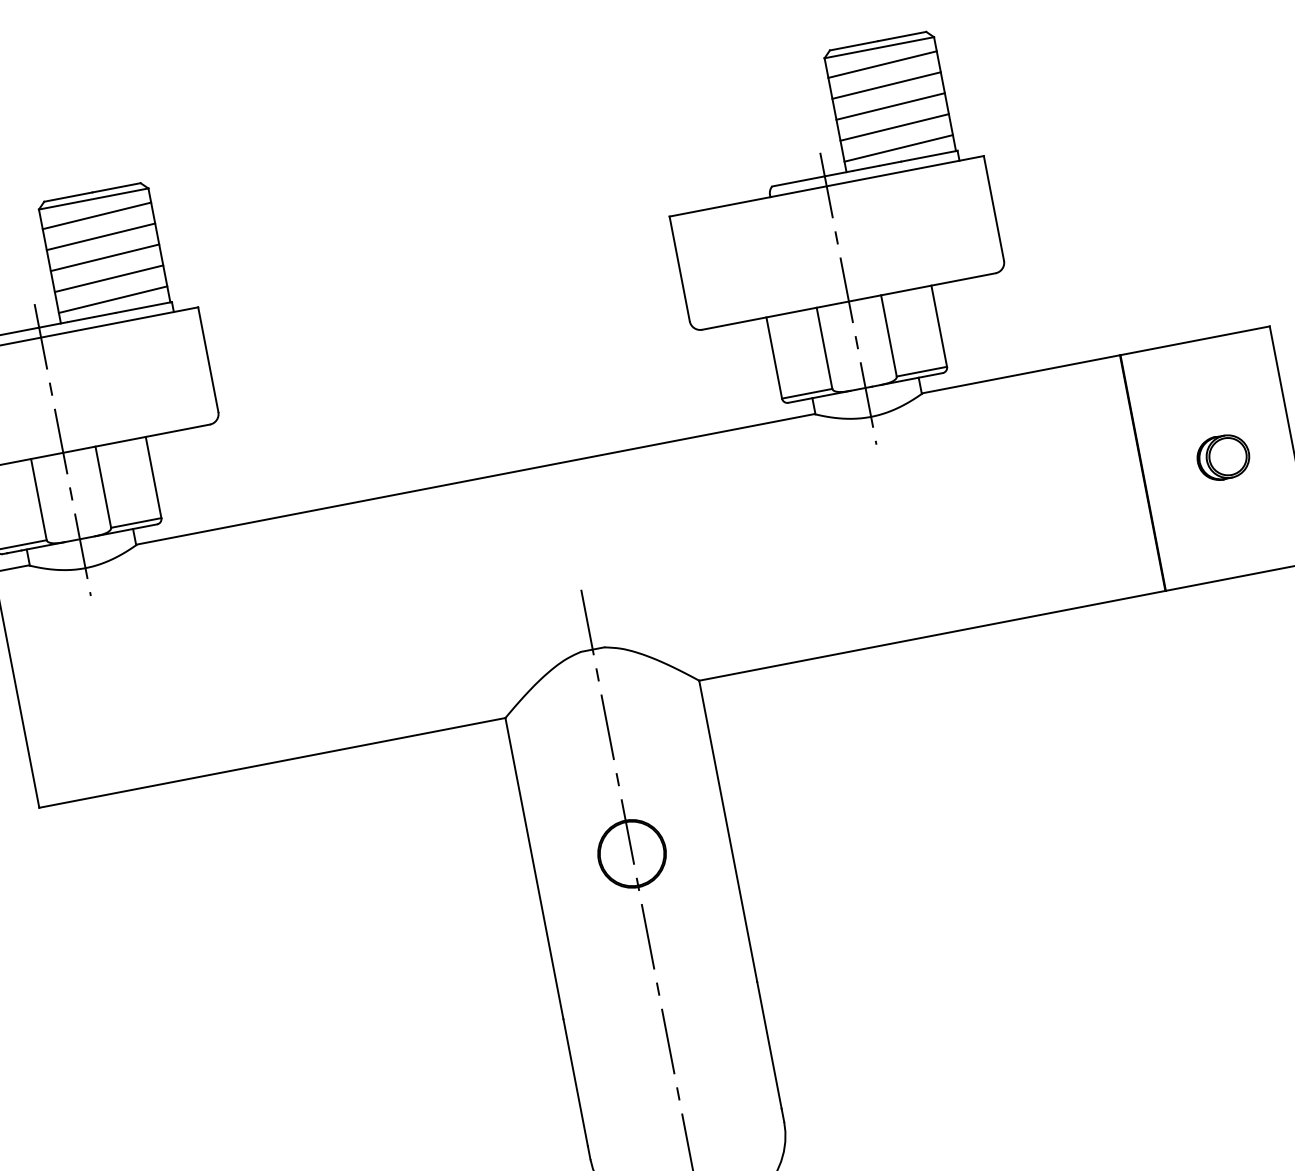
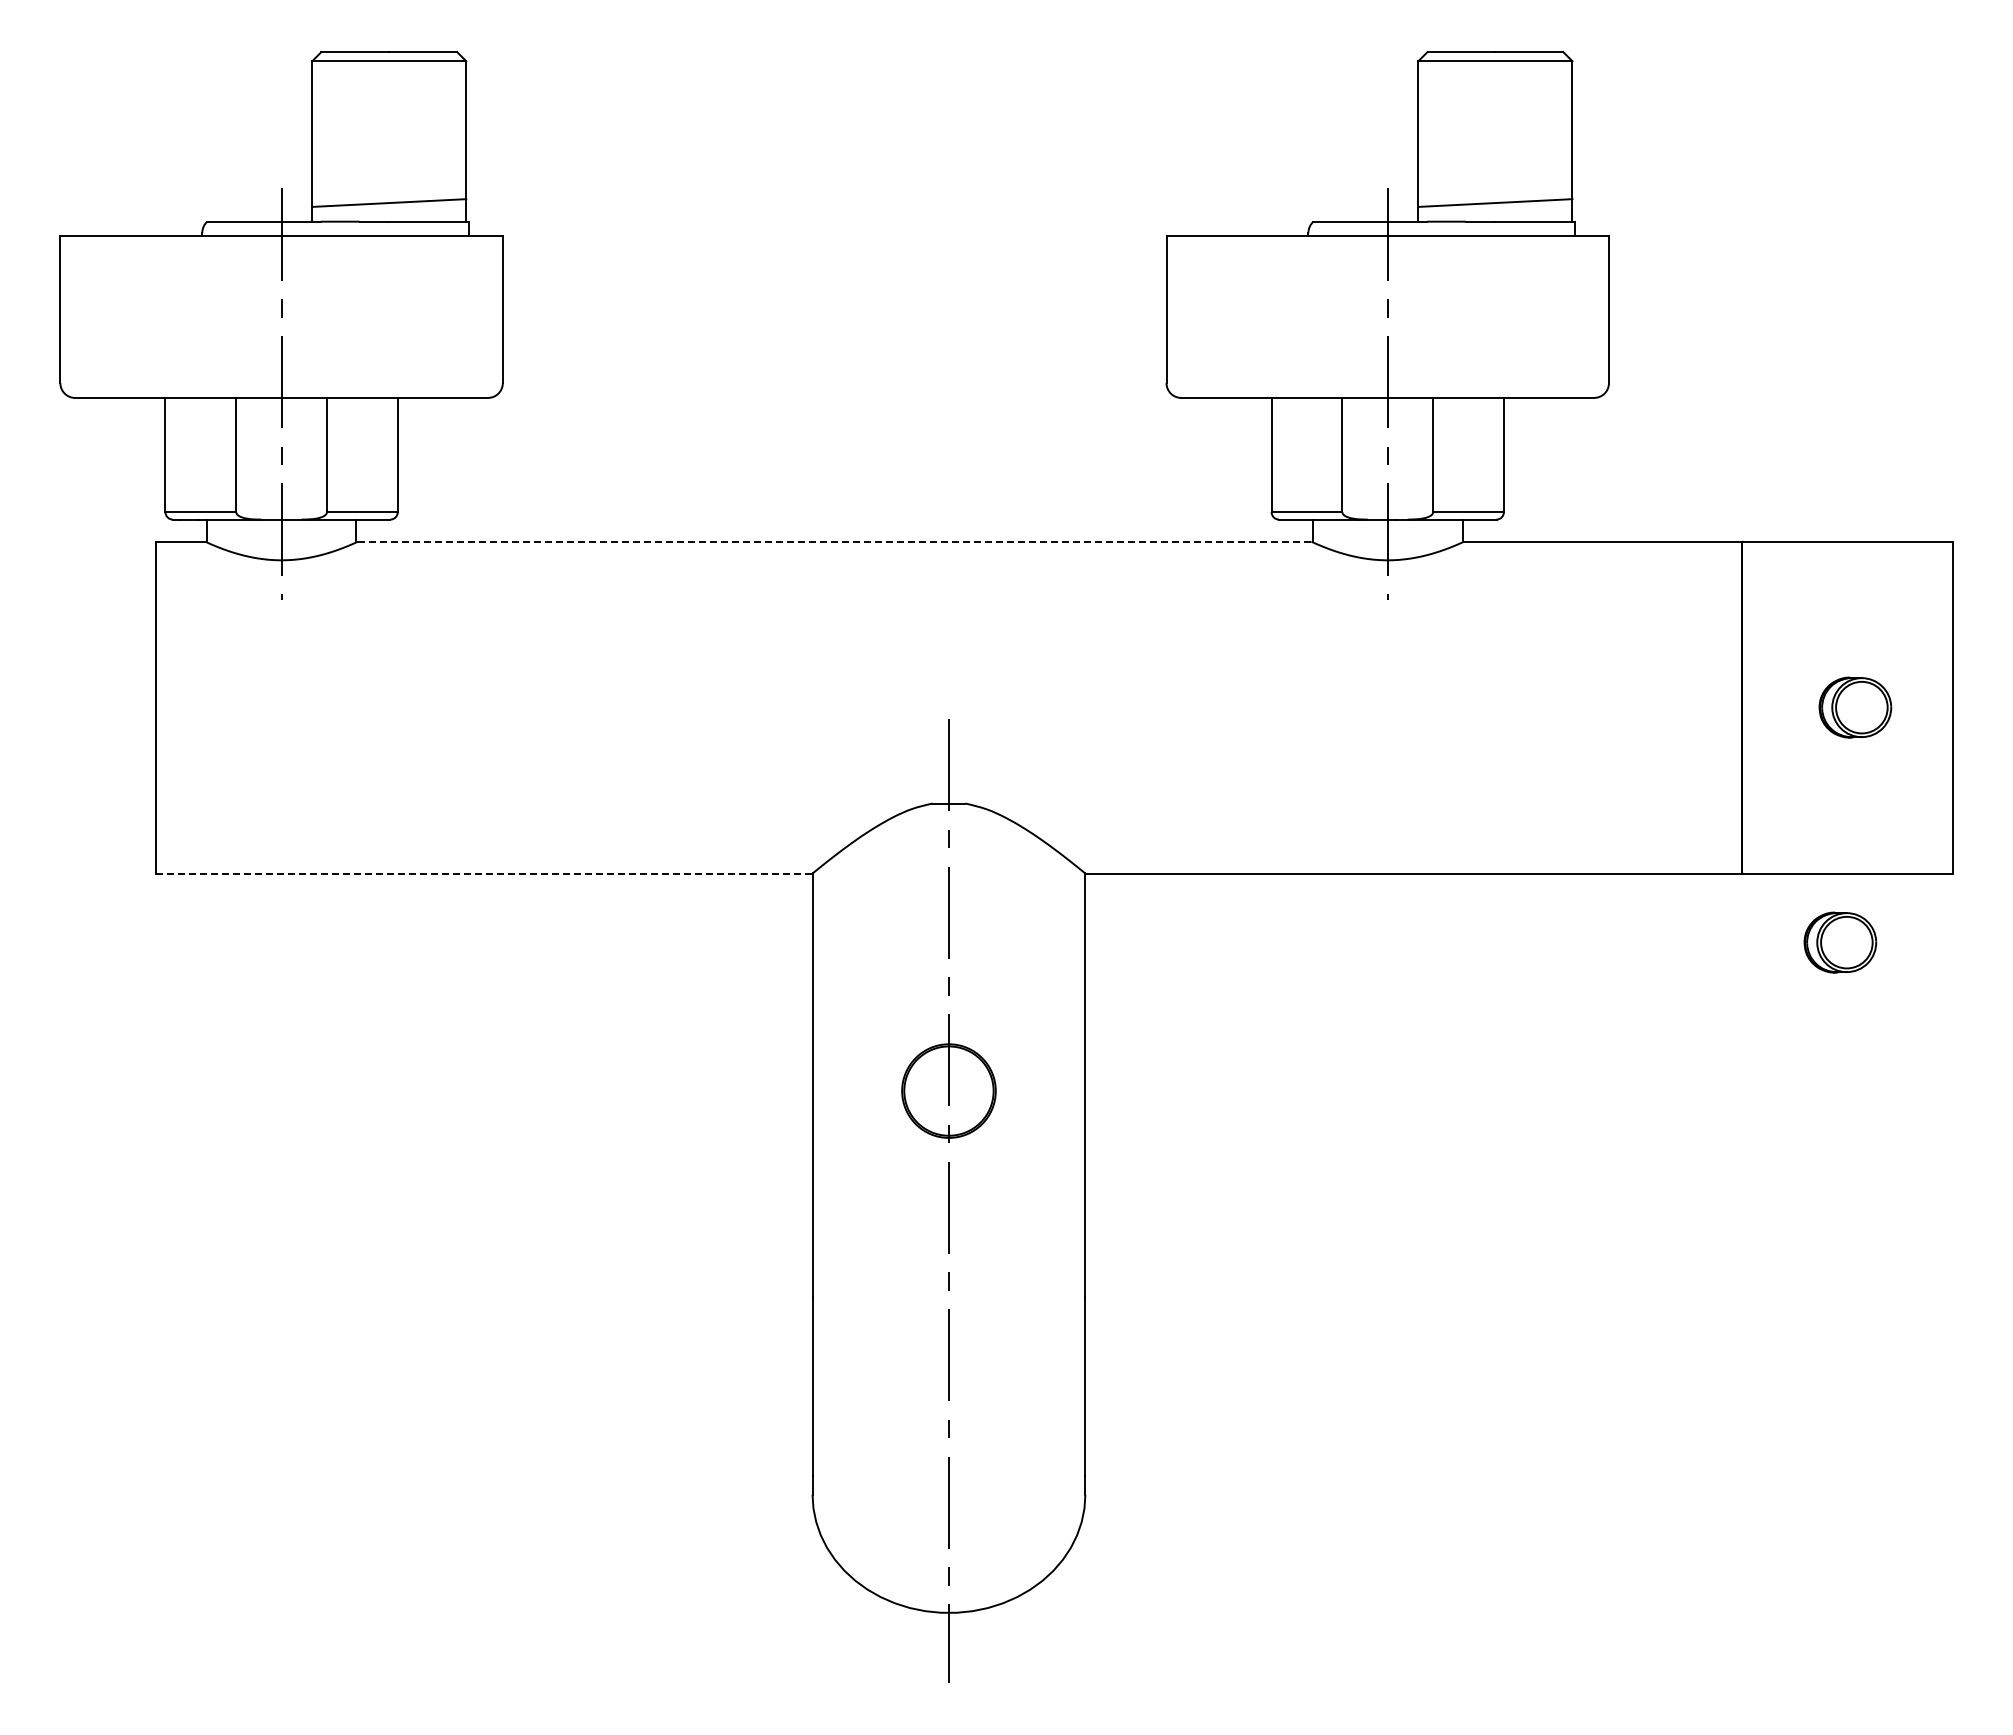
line: (882, 64) -> (1495, 84), removed
line: (886, 85) -> (1495, 114), removed
line: (890, 106) -> (1495, 143), removed
line: (894, 127) -> (1495, 173), removed
line: (97, 215) -> (389, 84), removed
line: (101, 236) -> (389, 114), removed
line: (105, 257) -> (389, 143), removed
line: (109, 278) -> (389, 173), removed
line: (475, 479) -> (834, 541), solid -> dashed
part: (1244, 626) -> (1840, 942), added
line: (272, 762) -> (484, 873), solid -> dashed

